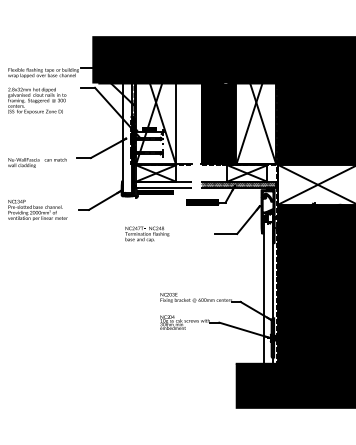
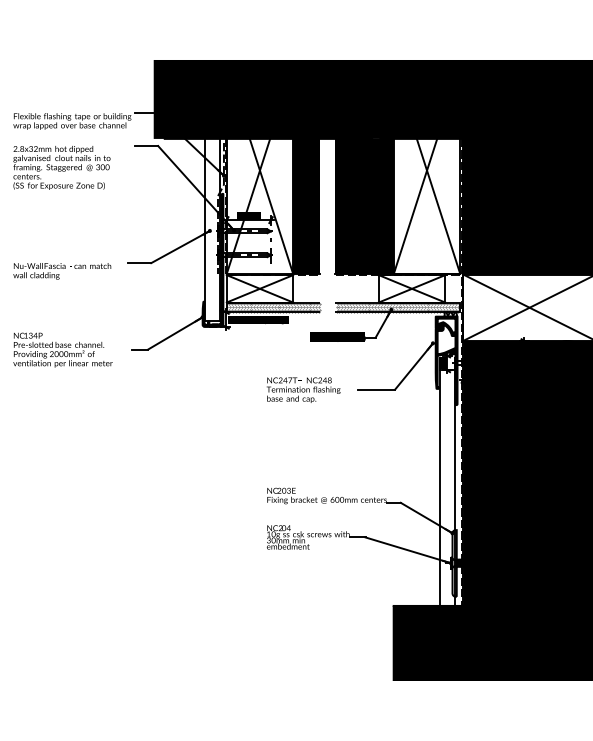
fill: (184, 123) -> (307, 205), added
hatch: (164, 184) -> (274, 307), added
text: (147, 233) -> (303, 388), moved

